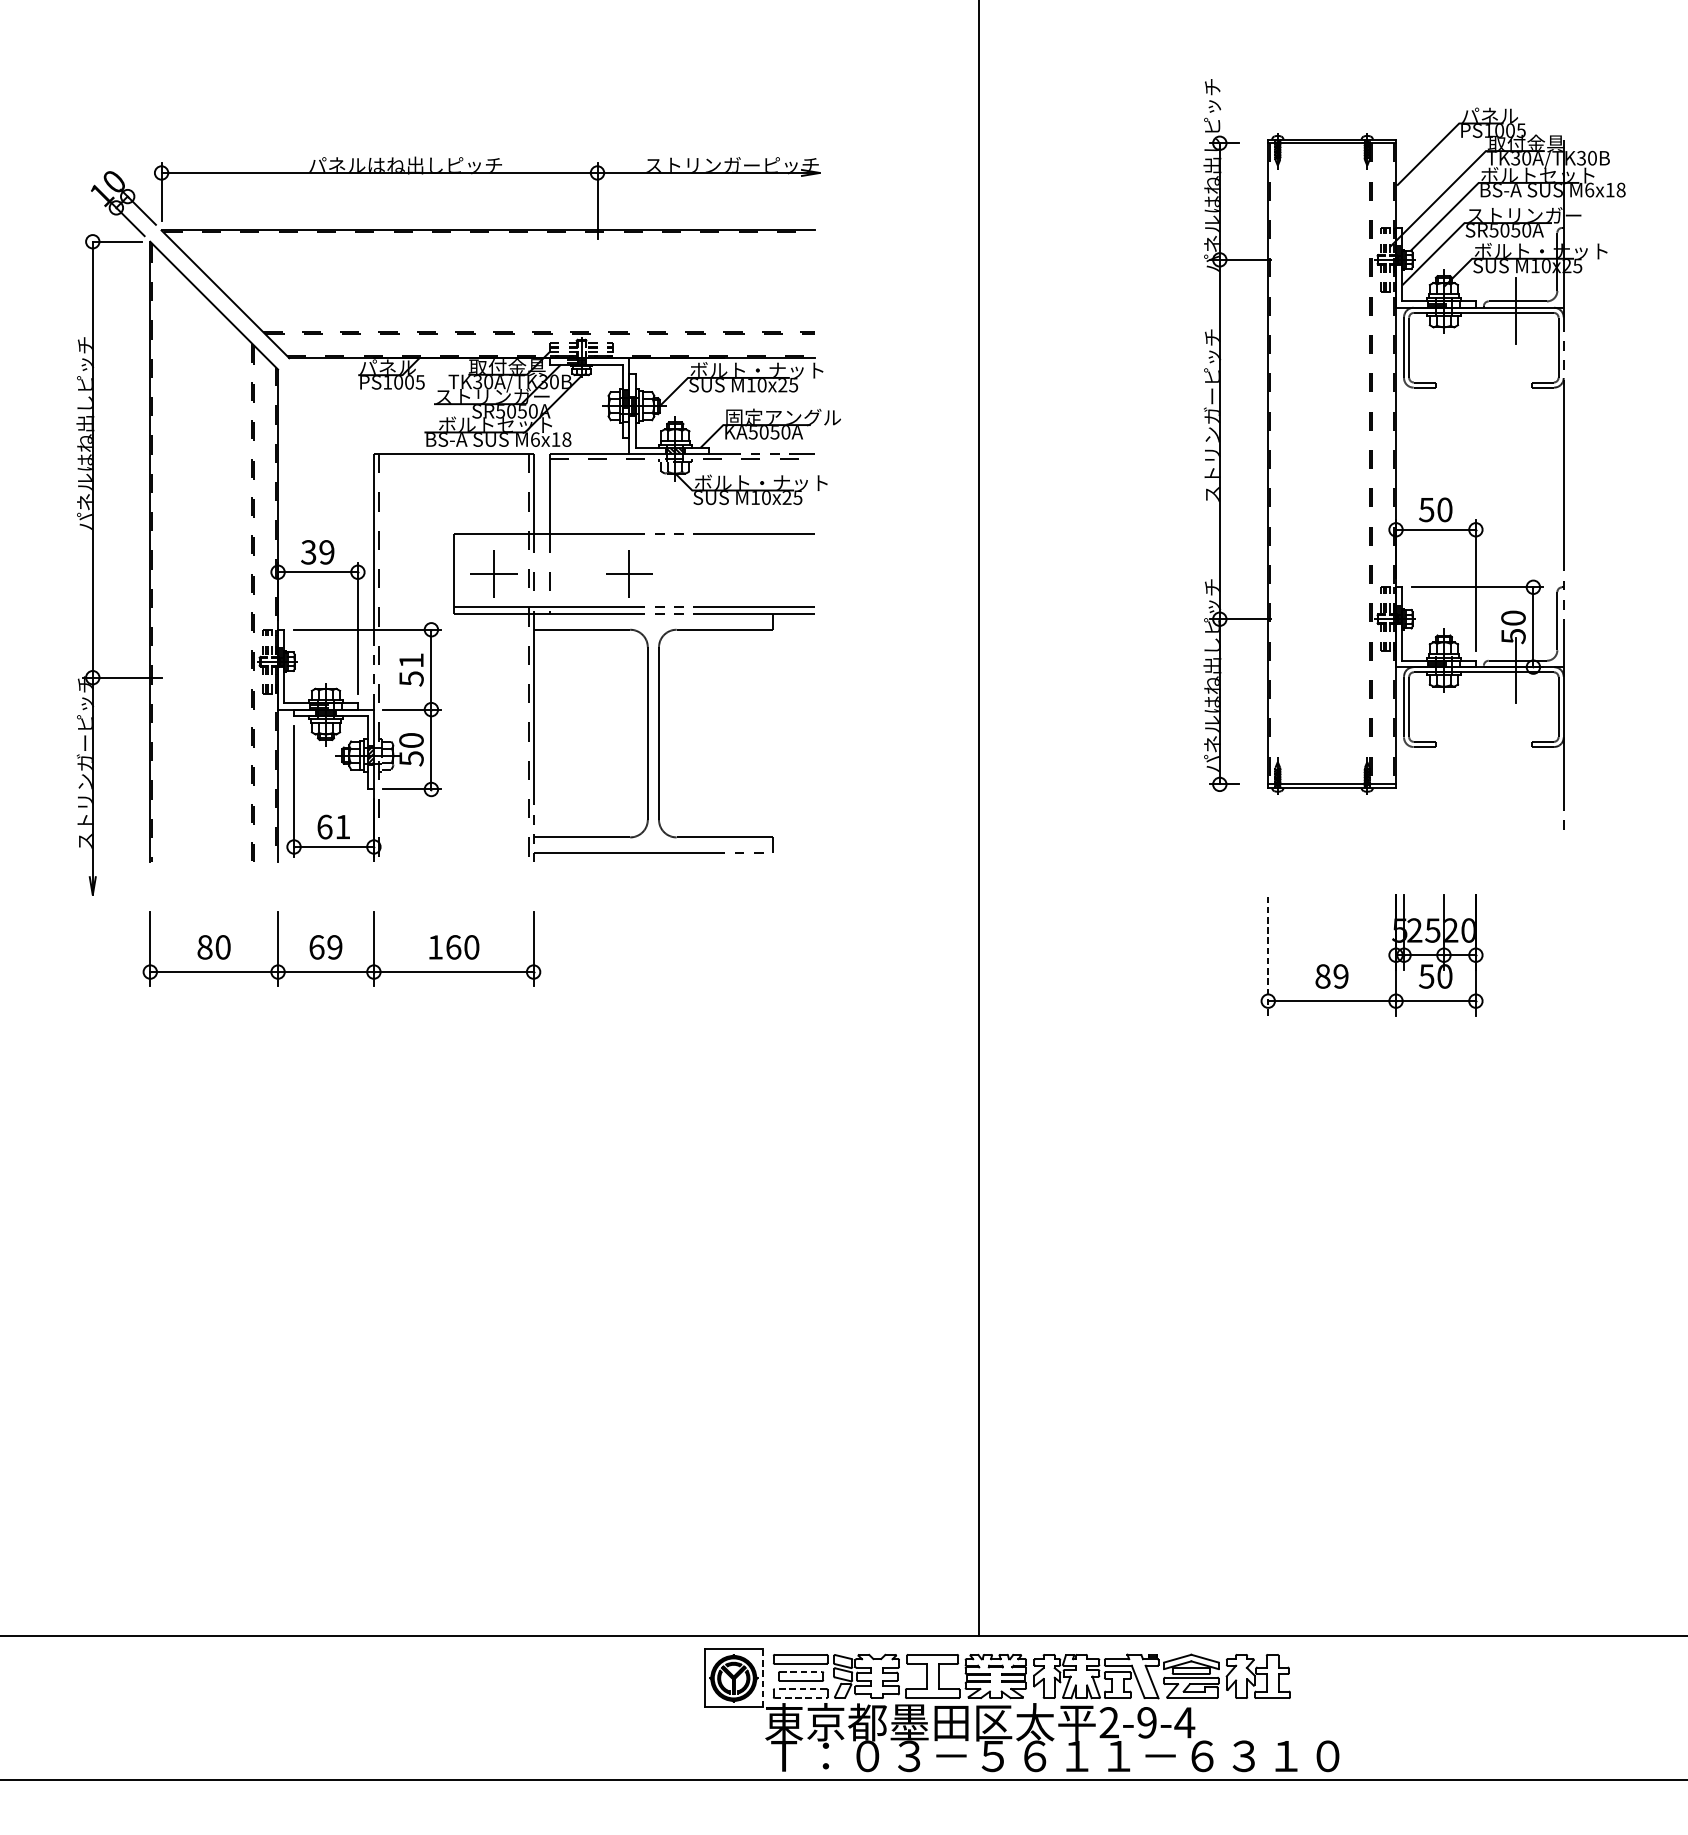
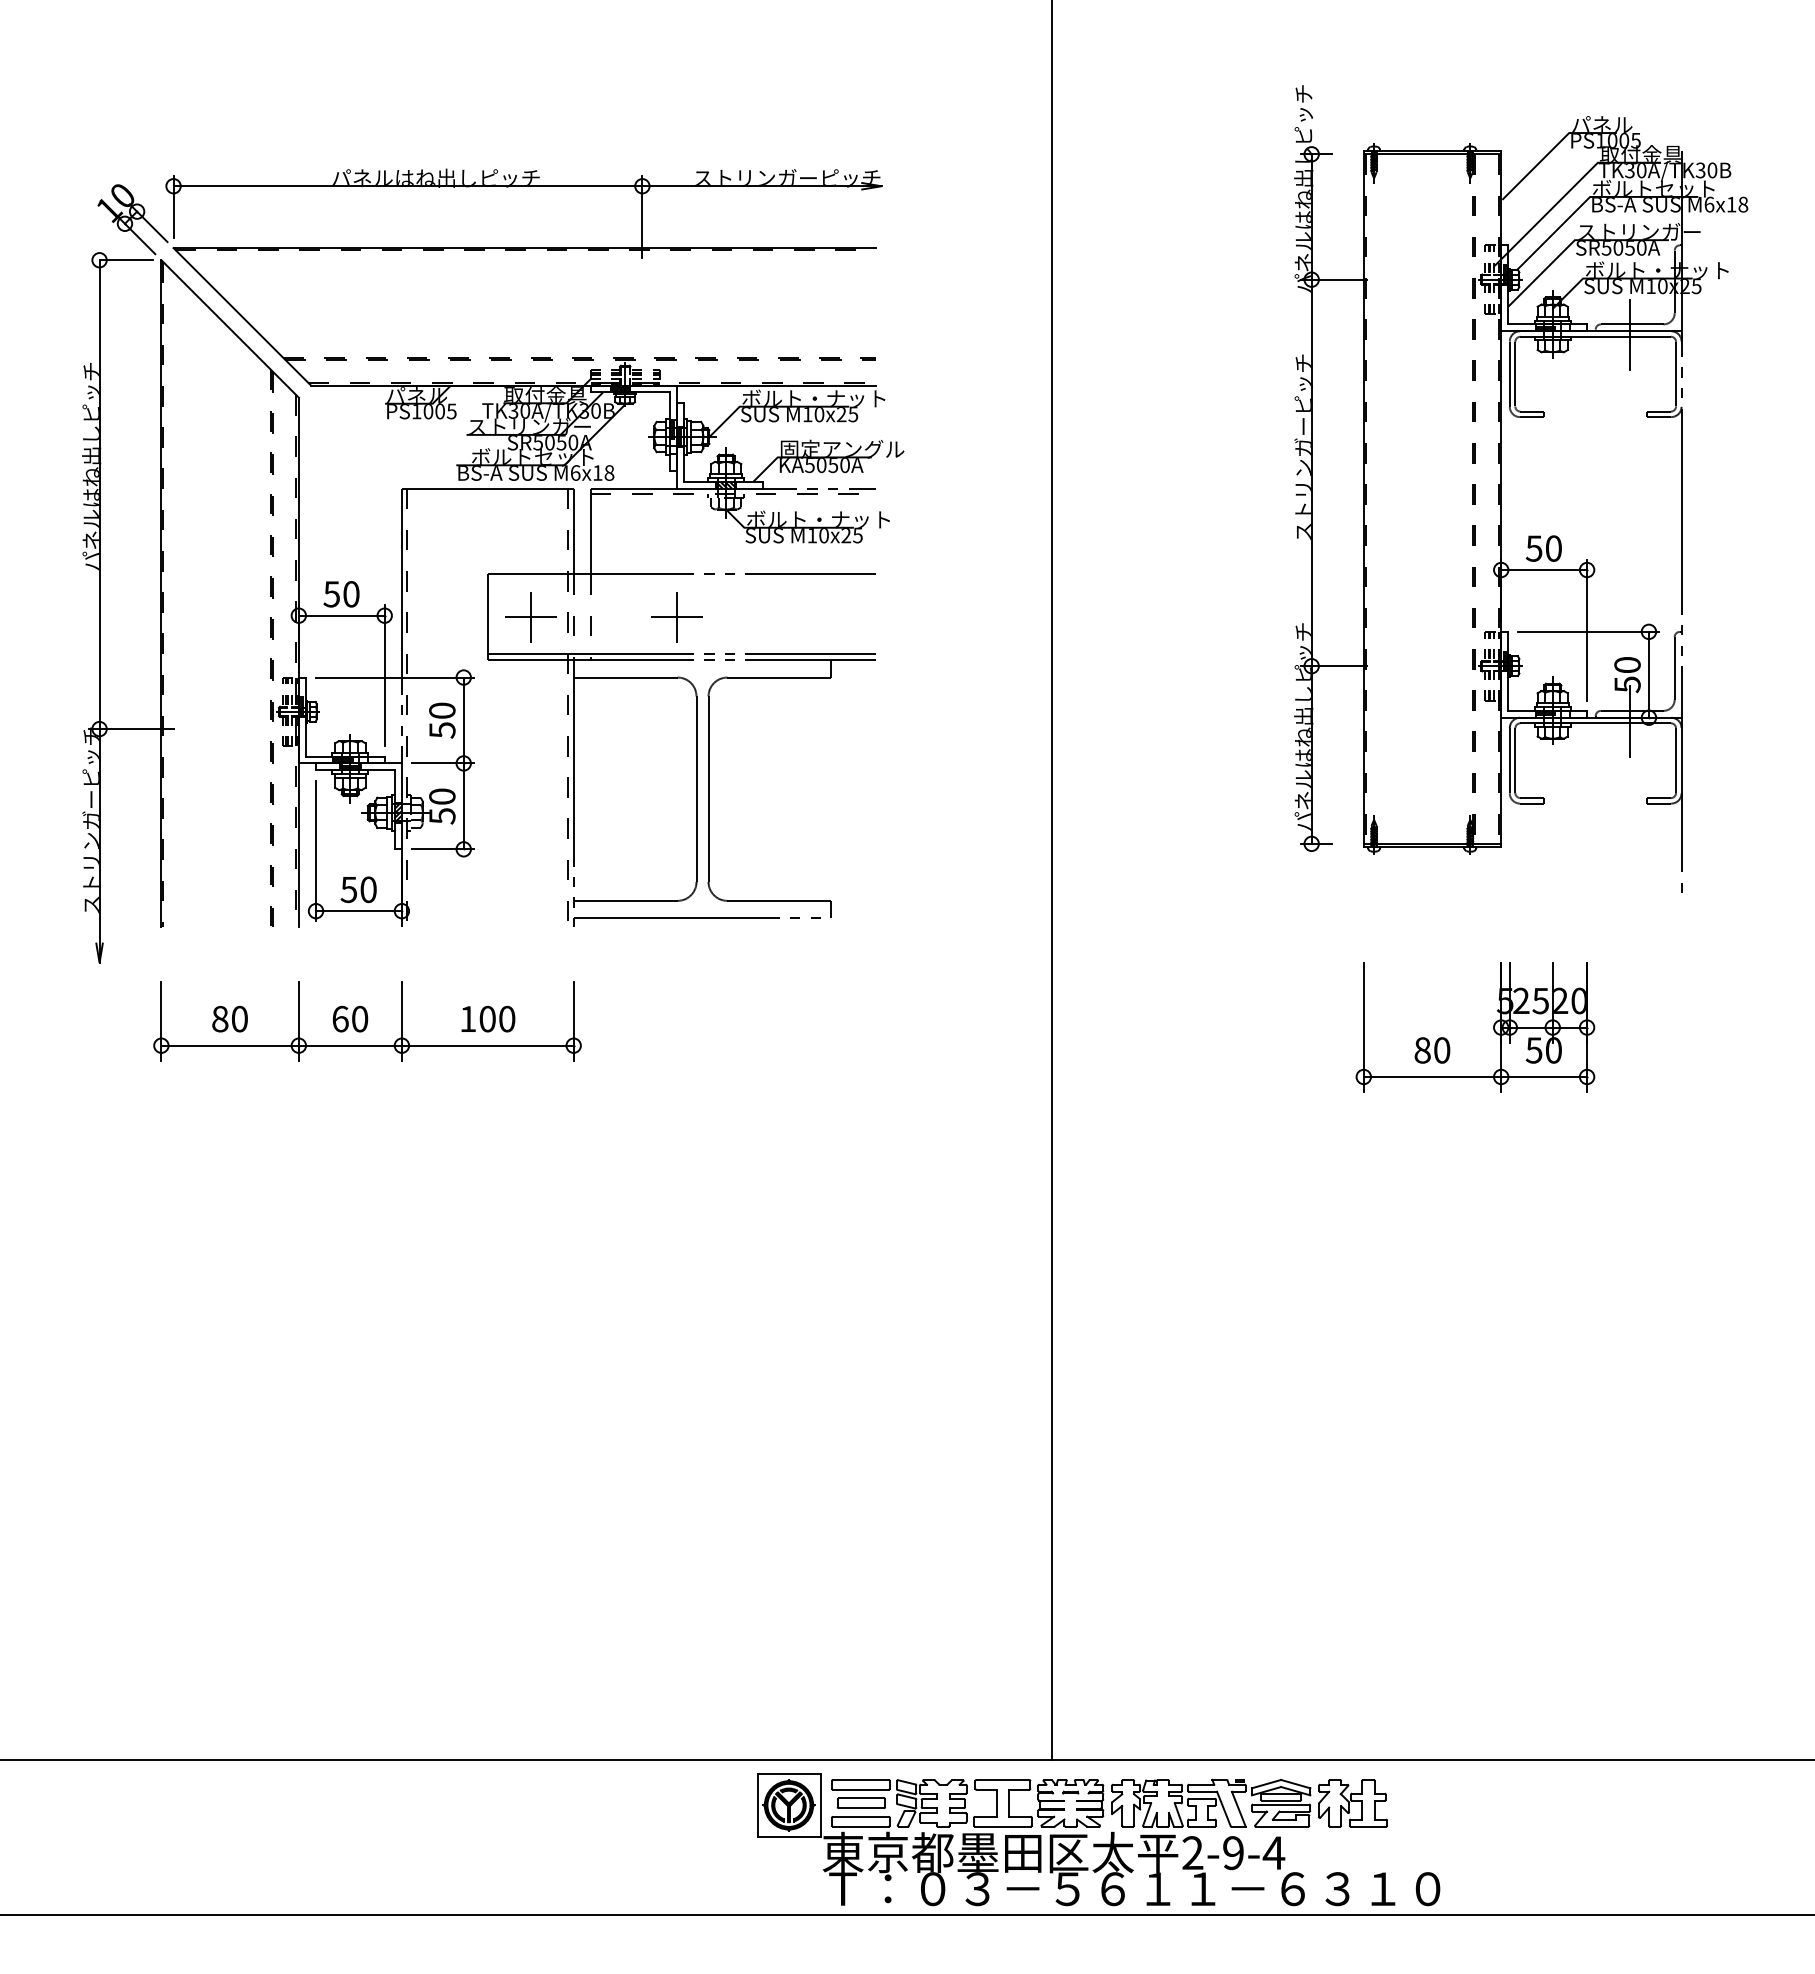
text: (317, 552) -> (341, 594), 39 -> 50
text: (411, 660) -> (442, 710), 51 -> 50
text: (333, 826) -> (358, 889), 61 -> 50
text: (335, 946) -> (360, 1018), 69 -> 60
text: (453, 946) -> (487, 1018), 160 -> 100
line: (1267, 955) -> (1363, 1027), dashed -> solid
text: (1341, 976) -> (1442, 1050), 89 -> 80
line: (801, 1672) -> (861, 1798), dashed -> solid
line: (763, 1678) -> (820, 1805), dashed -> solid
line: (800, 1688) -> (860, 1816), dashed -> solid
line: (800, 1698) -> (860, 1826), dashed -> solid

